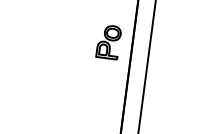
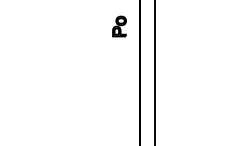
part: (108, 42) -> (119, 26), size x0.7

